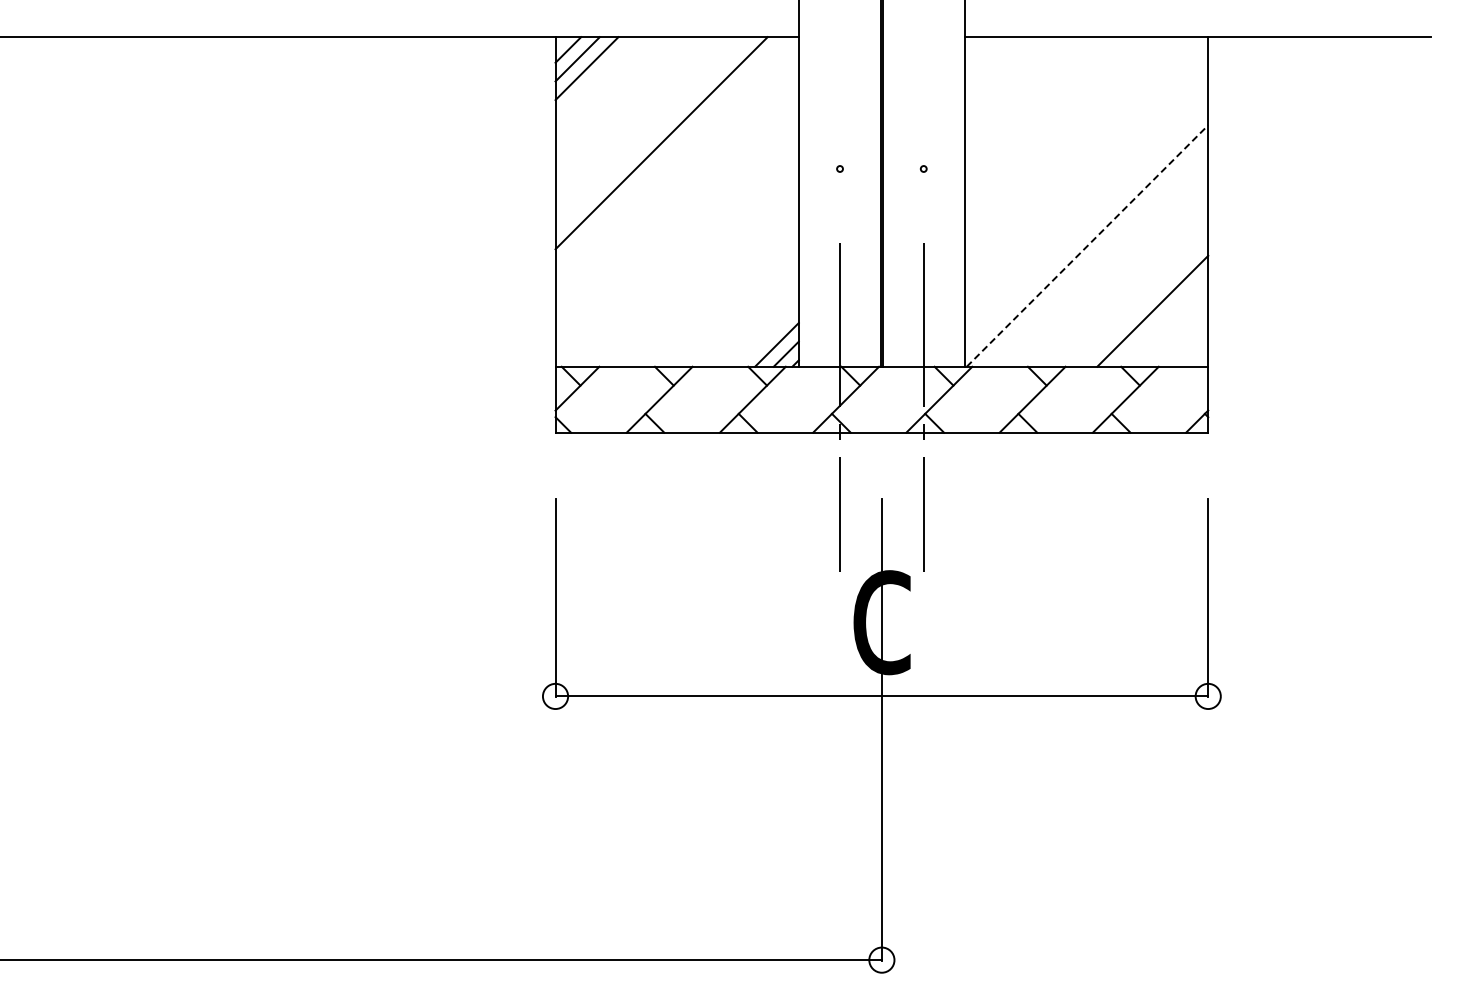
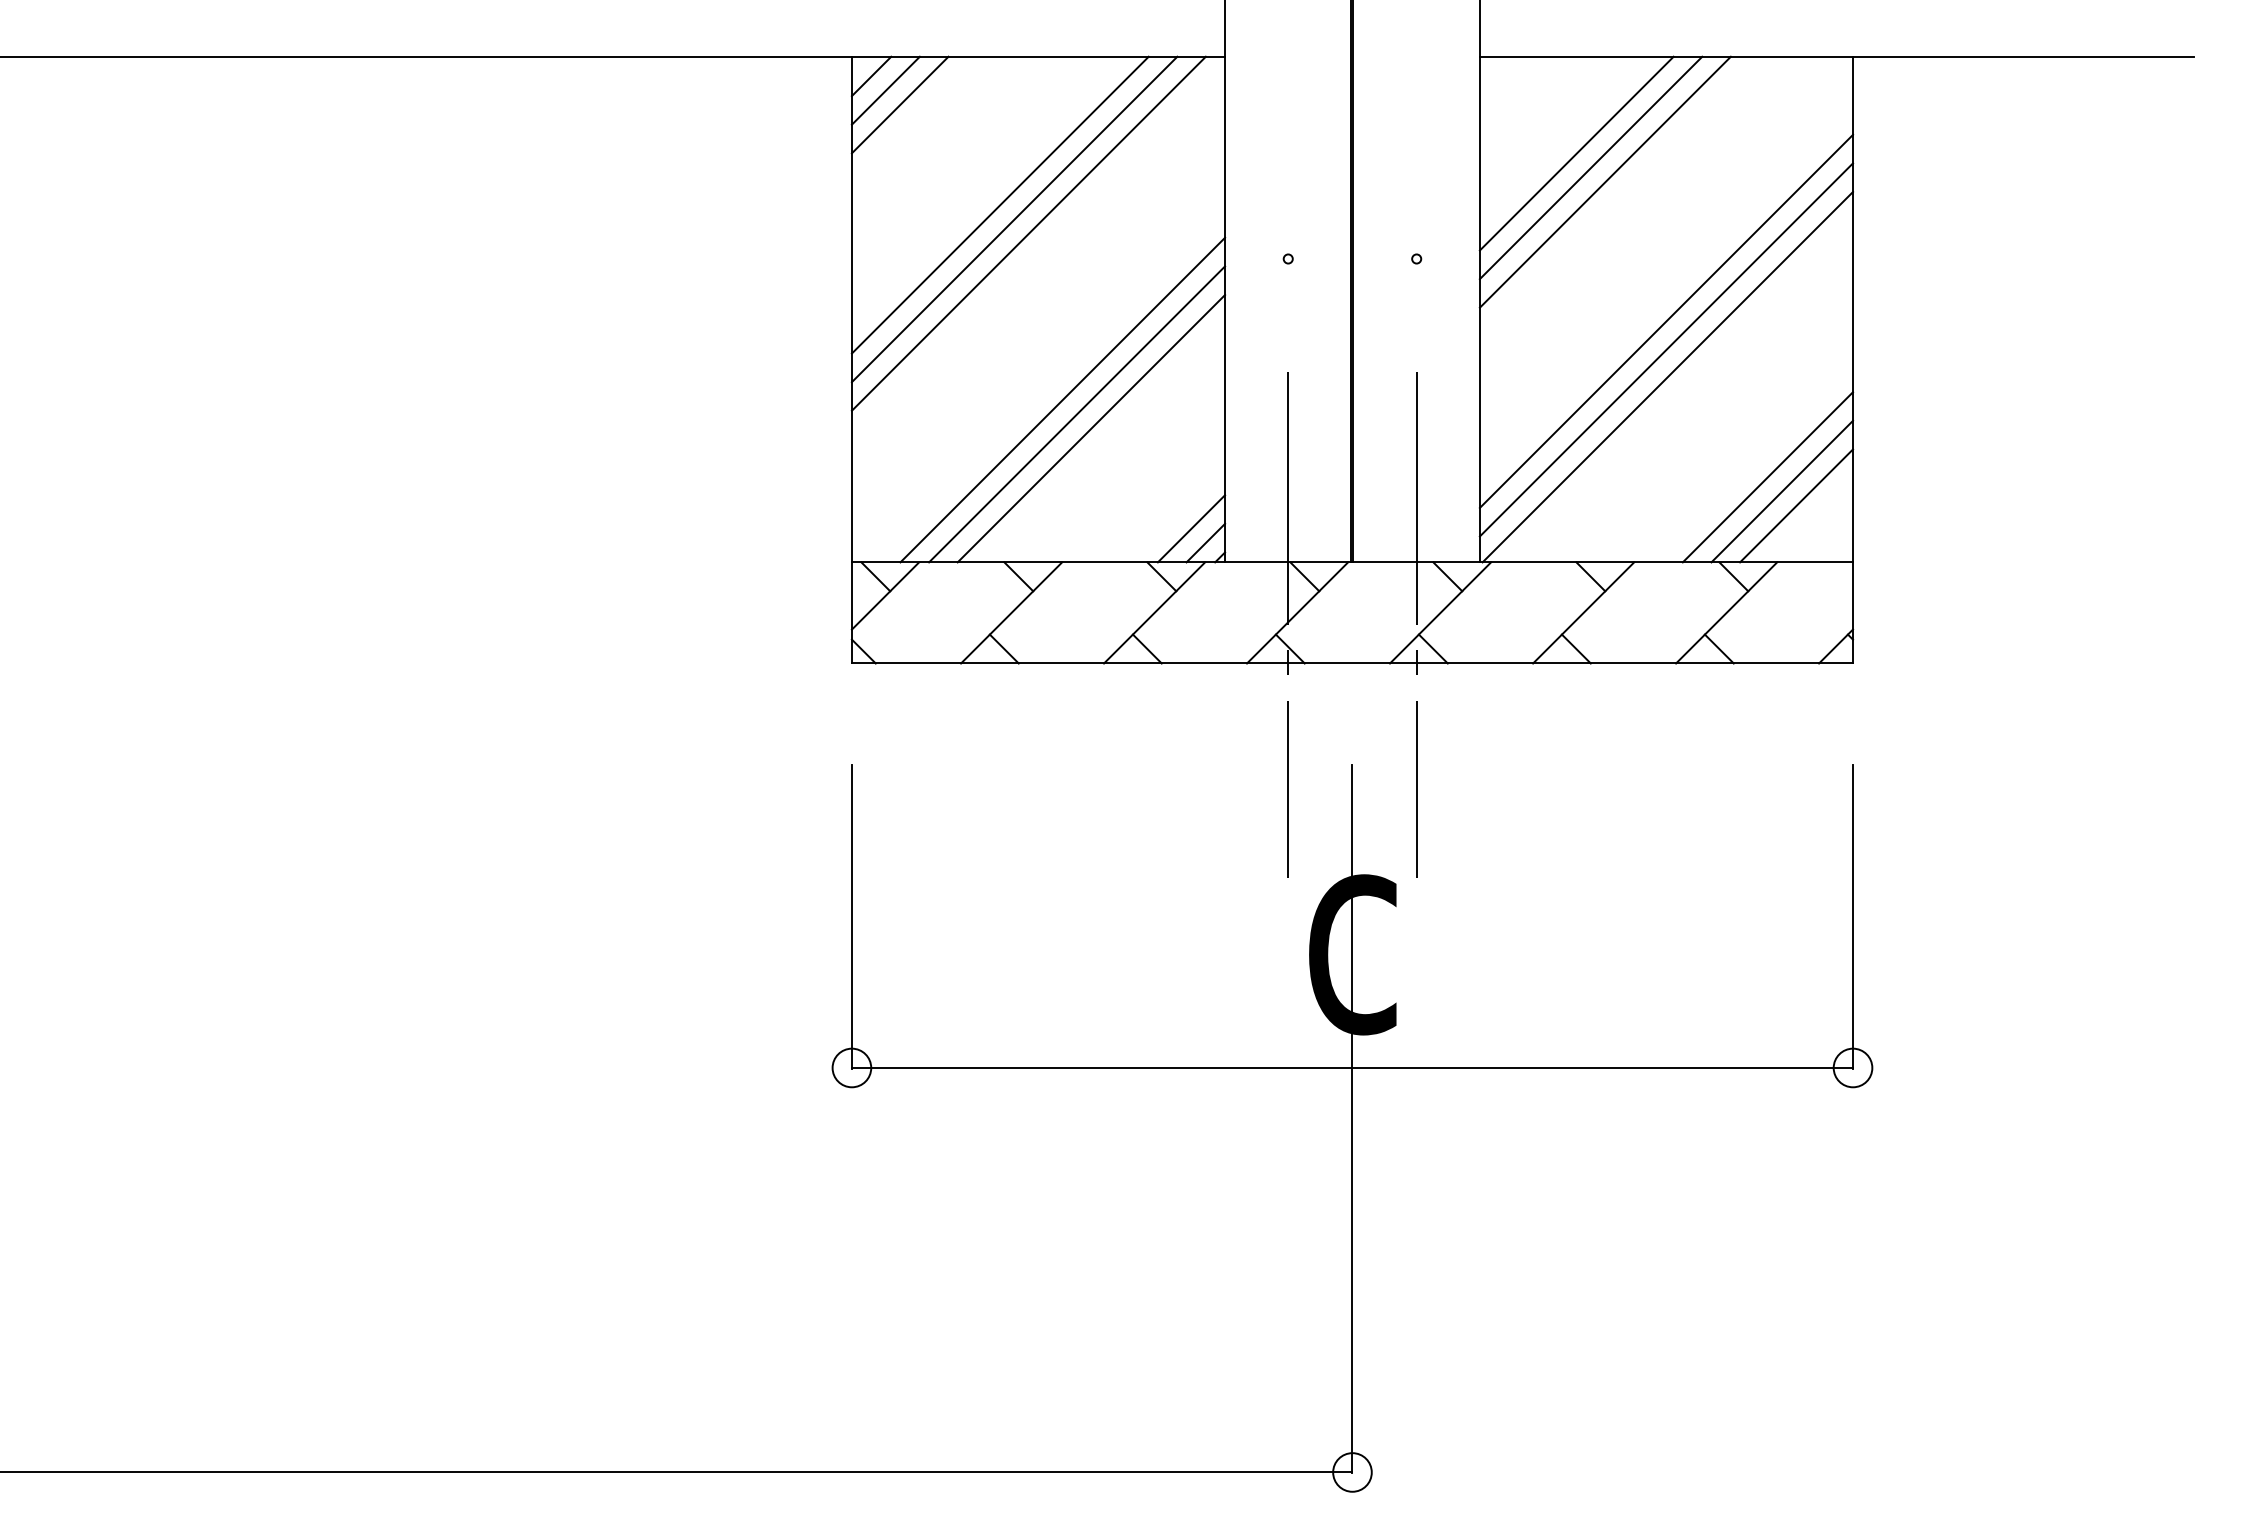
line: (1027, 100) -> (1575, 153), added
line: (1036, 109) -> (1589, 167), added
line: (1046, 118) -> (1604, 181), added
line: (652, 133) -> (1000, 204), added
line: (670, 152) -> (1028, 233), added
line: (1086, 209) -> (1666, 321), added
line: (1086, 227) -> (1666, 348), added
line: (1087, 246) -> (1667, 377), dashed -> solid
line: (692, 260) -> (1061, 399), added
line: (701, 269) -> (1075, 413), added
line: (711, 279) -> (1091, 428), added
line: (1161, 320) -> (1781, 491), added
line: (1171, 329) -> (1796, 505), added

